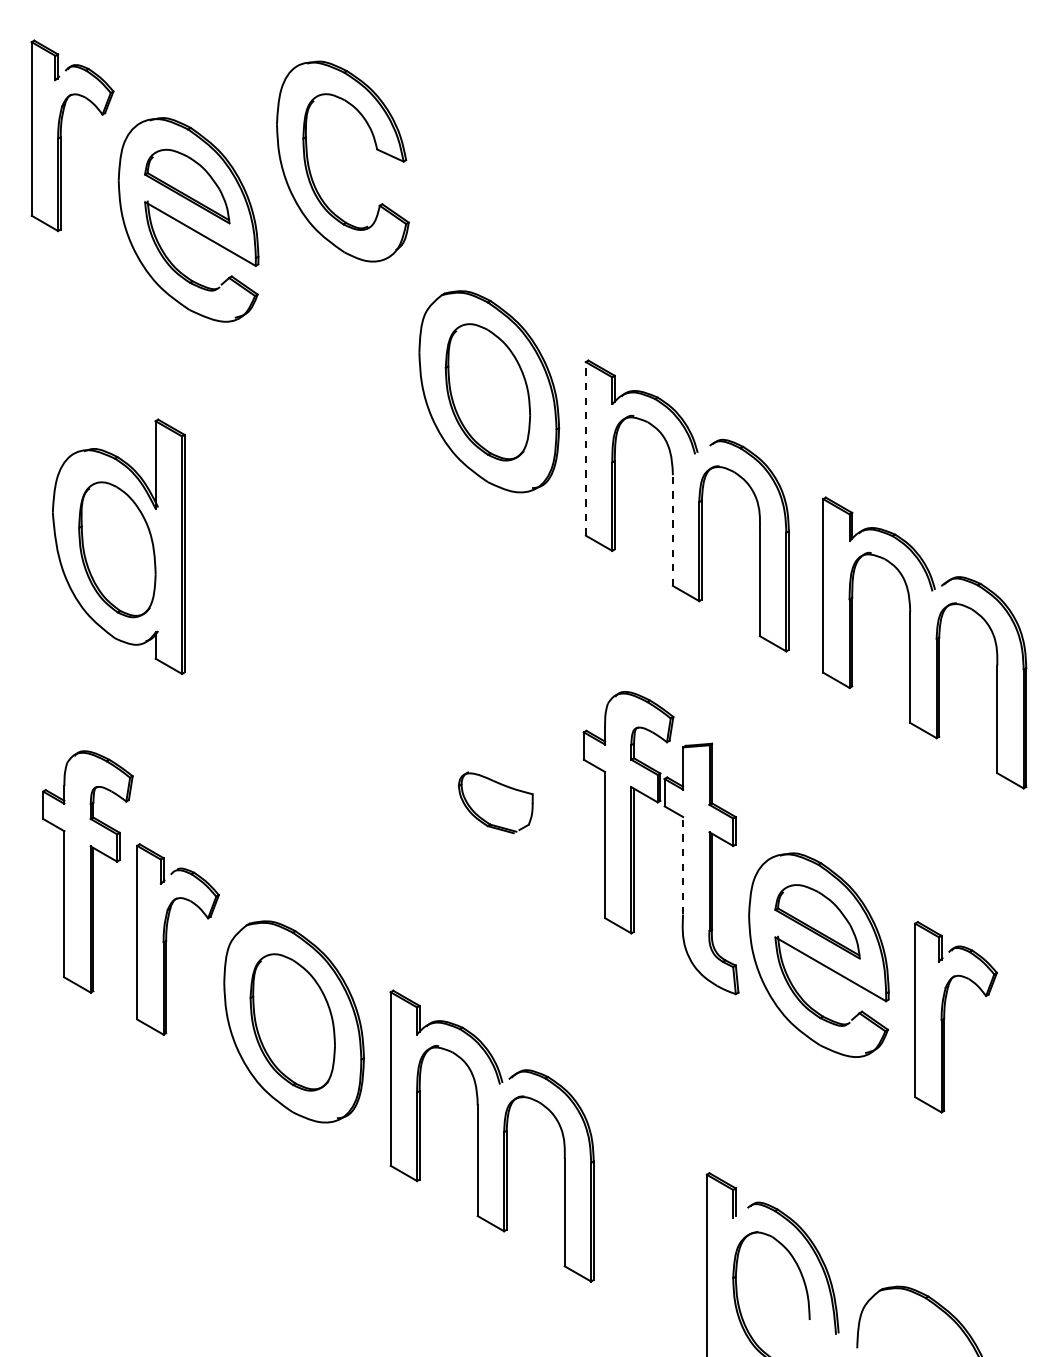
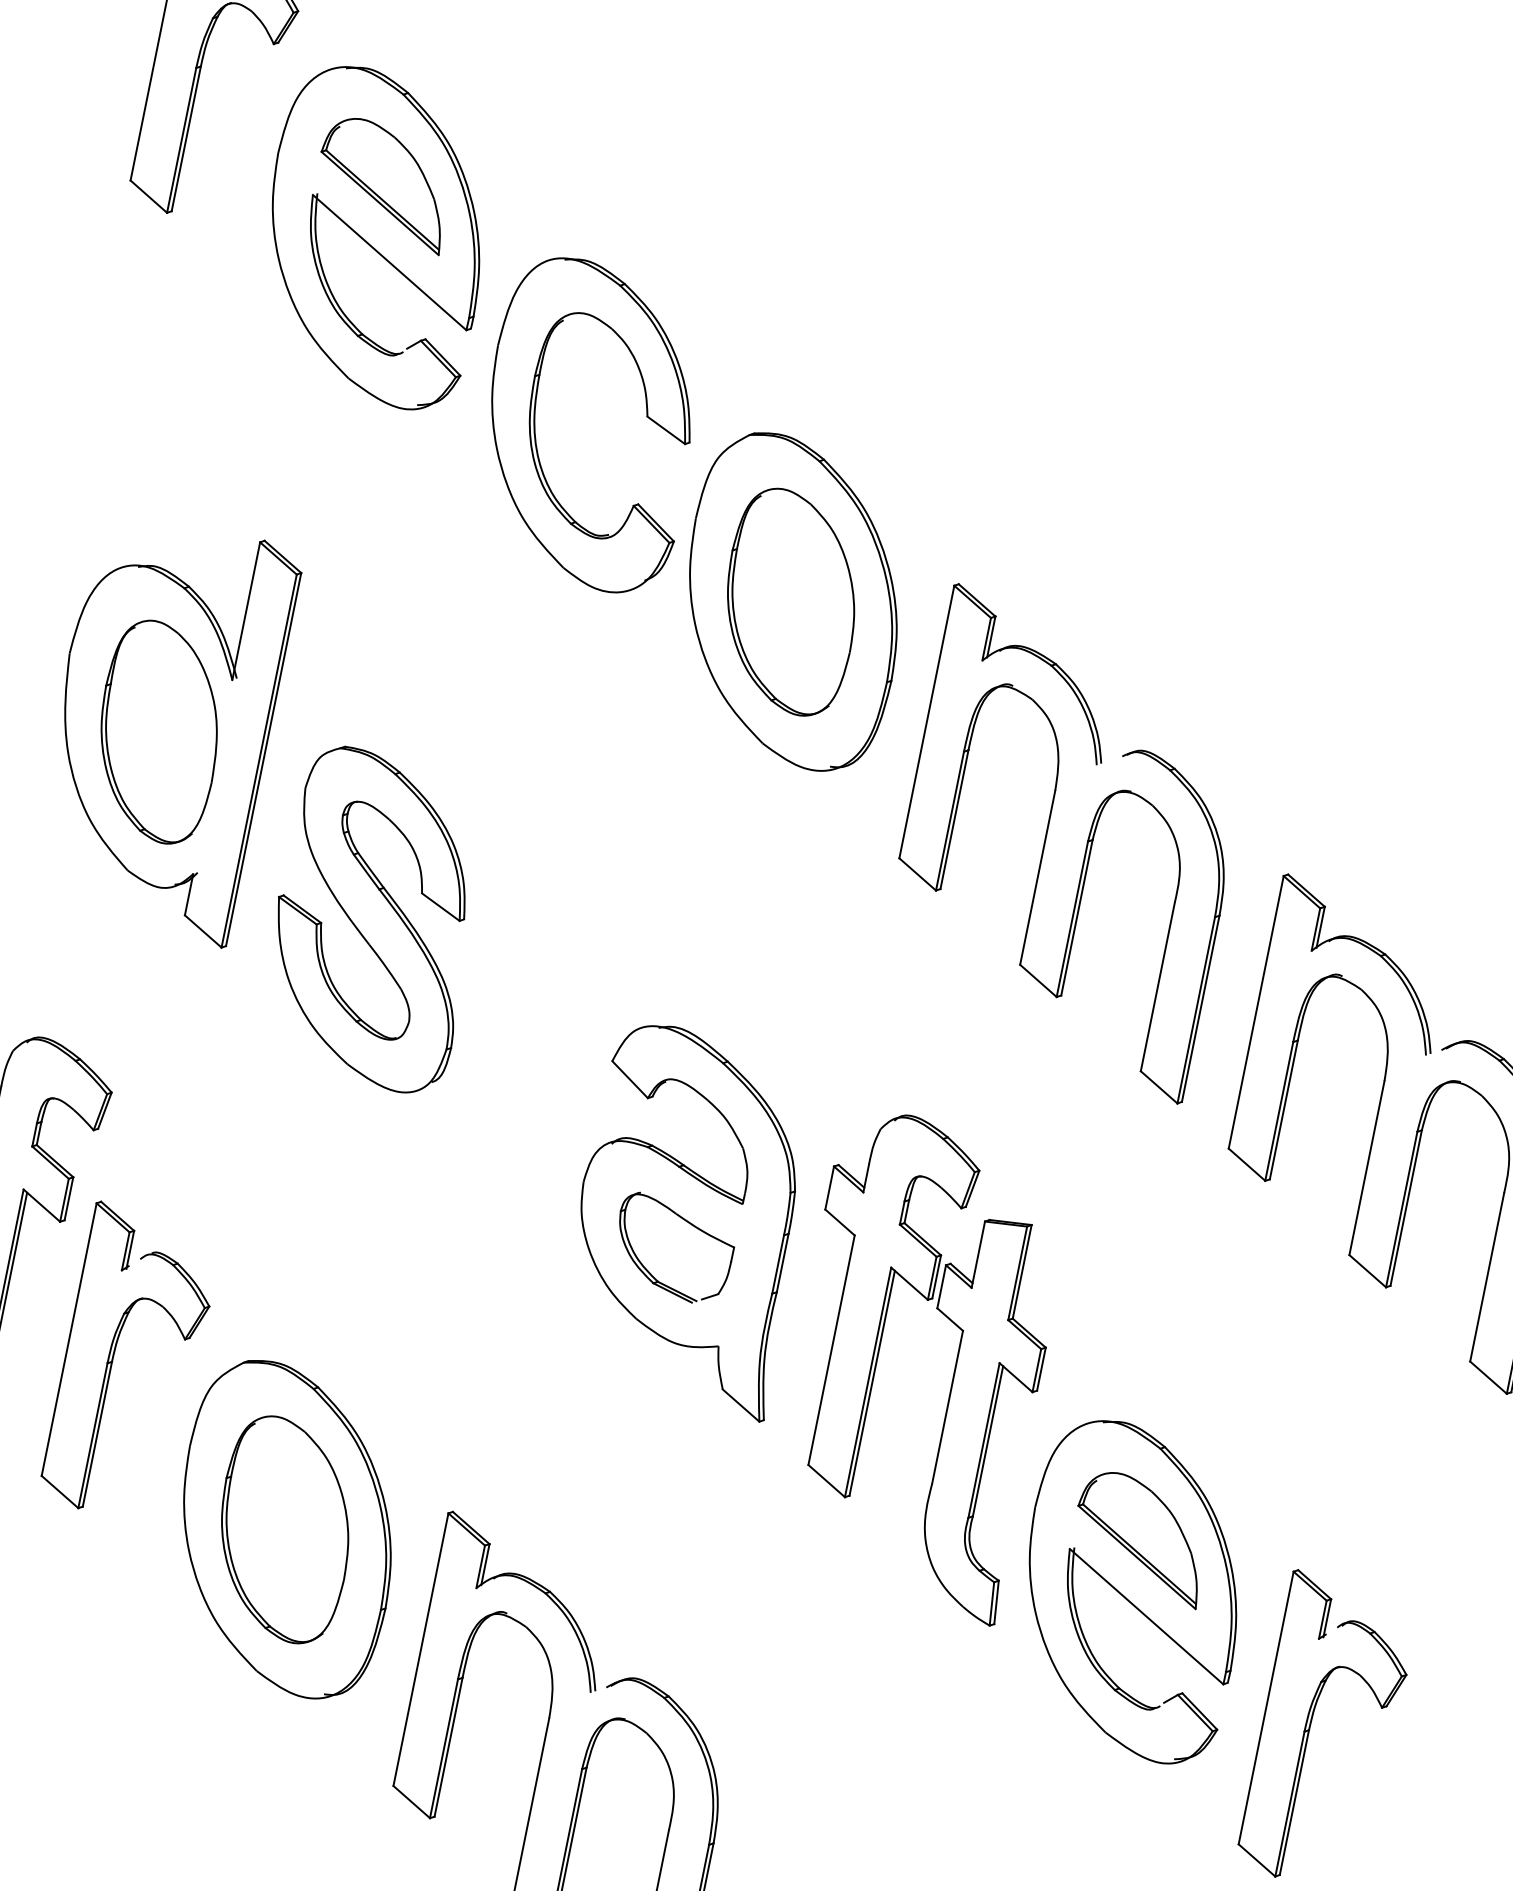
part: (310, 169) -> (536, 426), moved
line: (585, 448) -> (926, 721), dashed -> solid
line: (672, 530) -> (1037, 877), dashed -> solid
part: (272, 637) -> (375, 918), added
part: (502, 781) -> (690, 1217), added
line: (683, 865) -> (948, 1407), dashed -> solid

